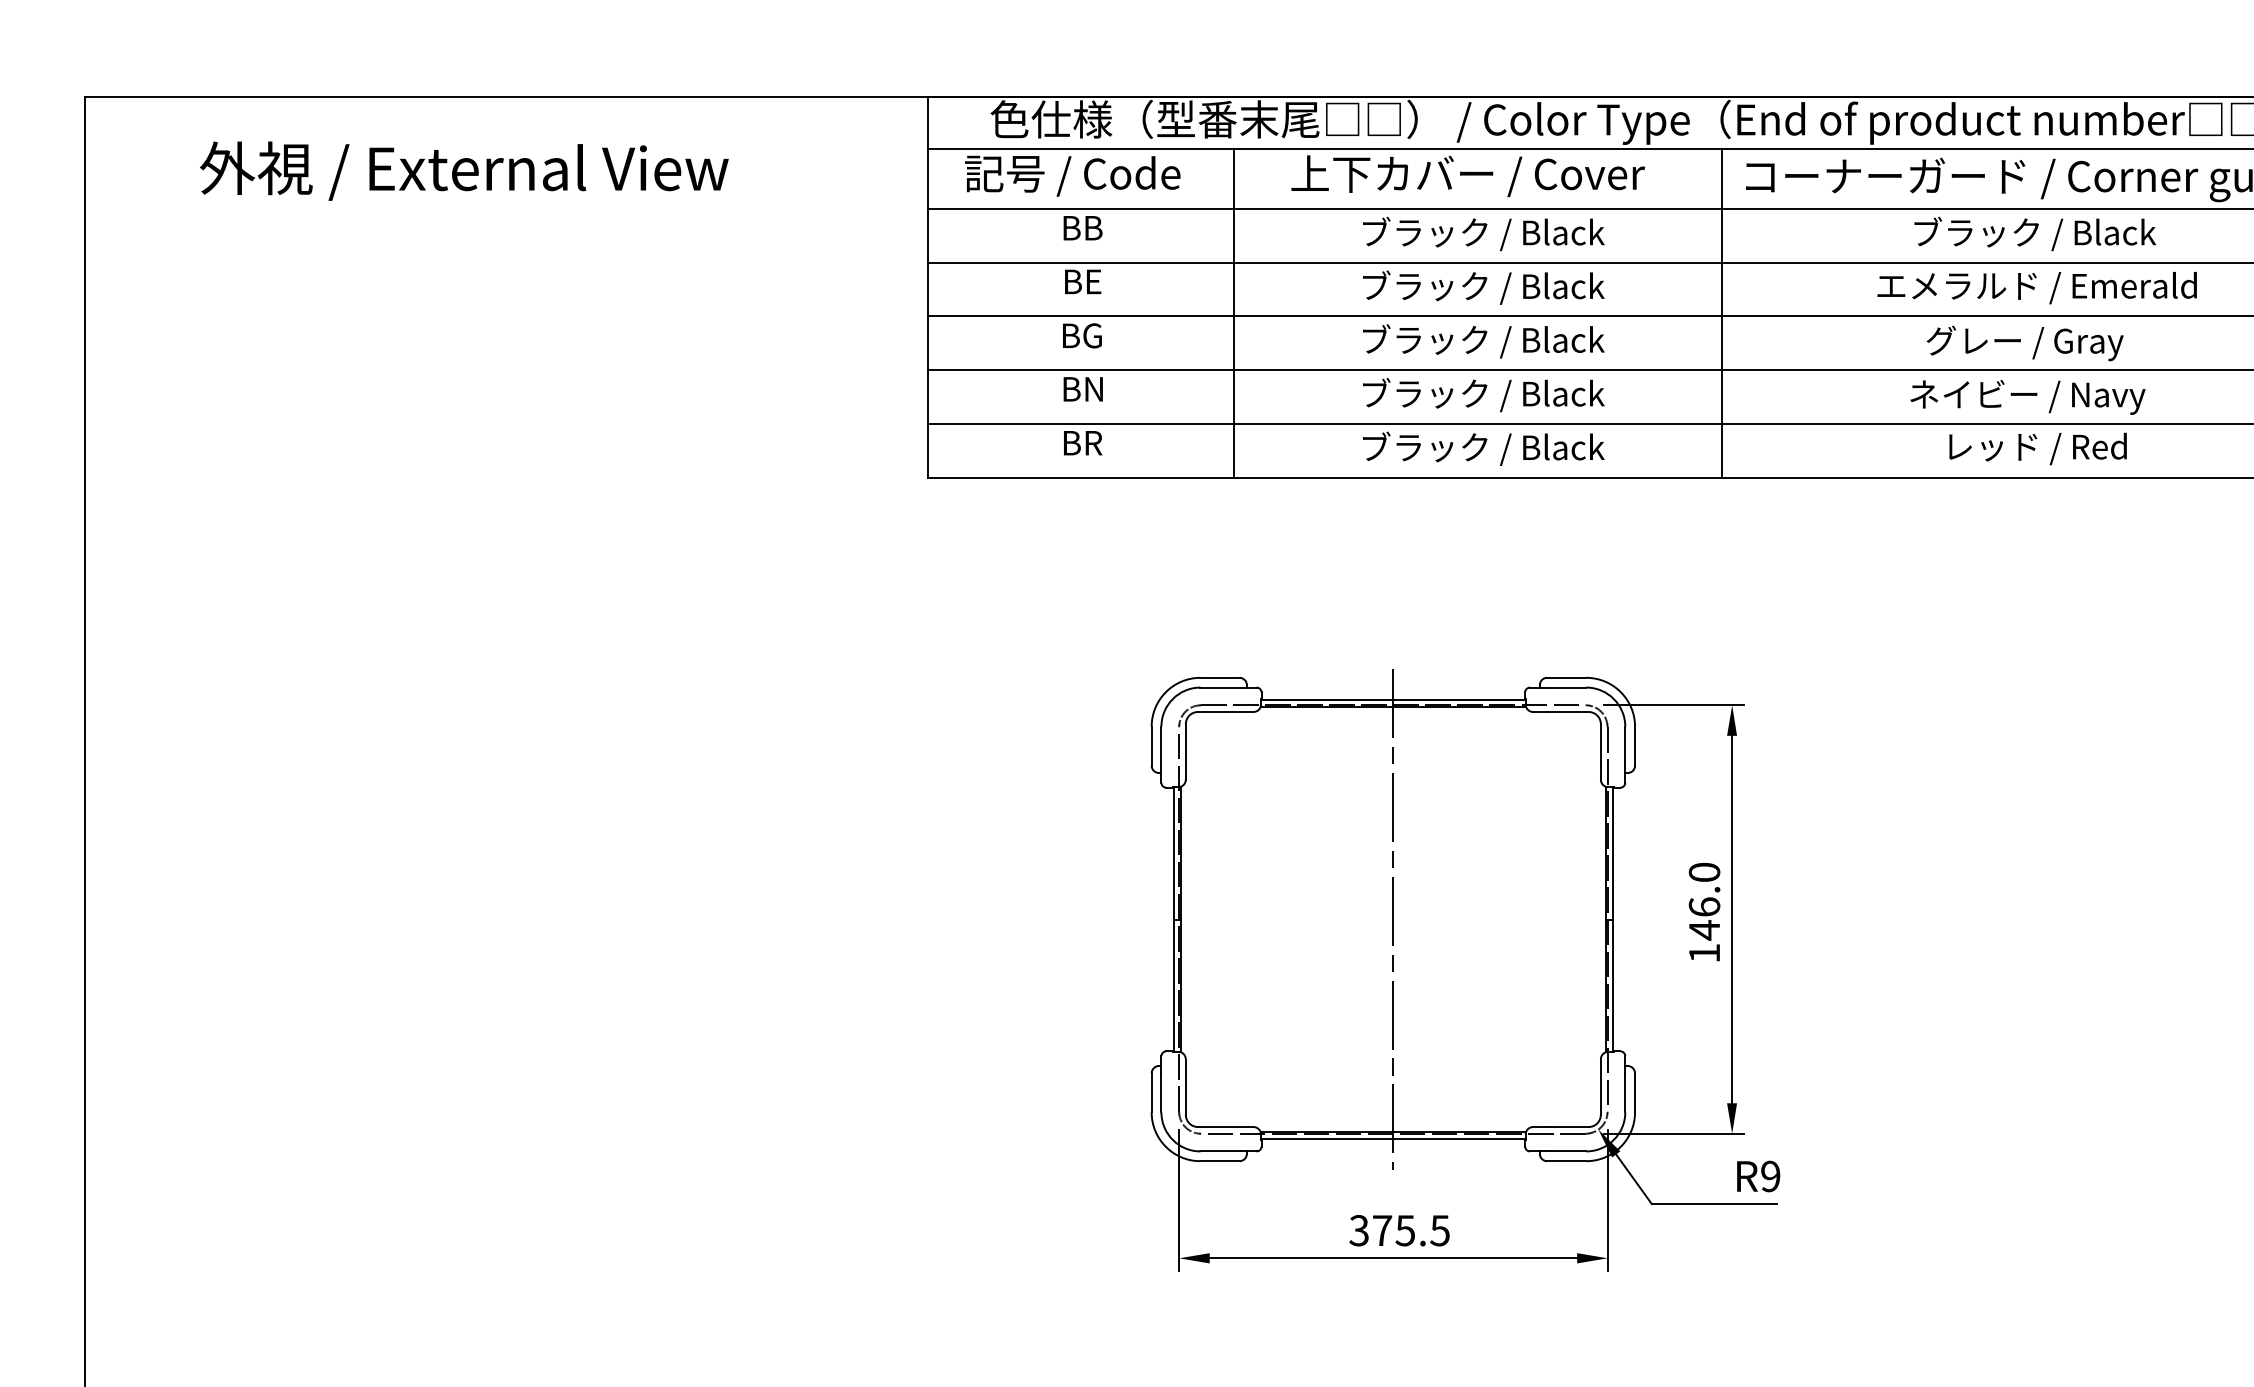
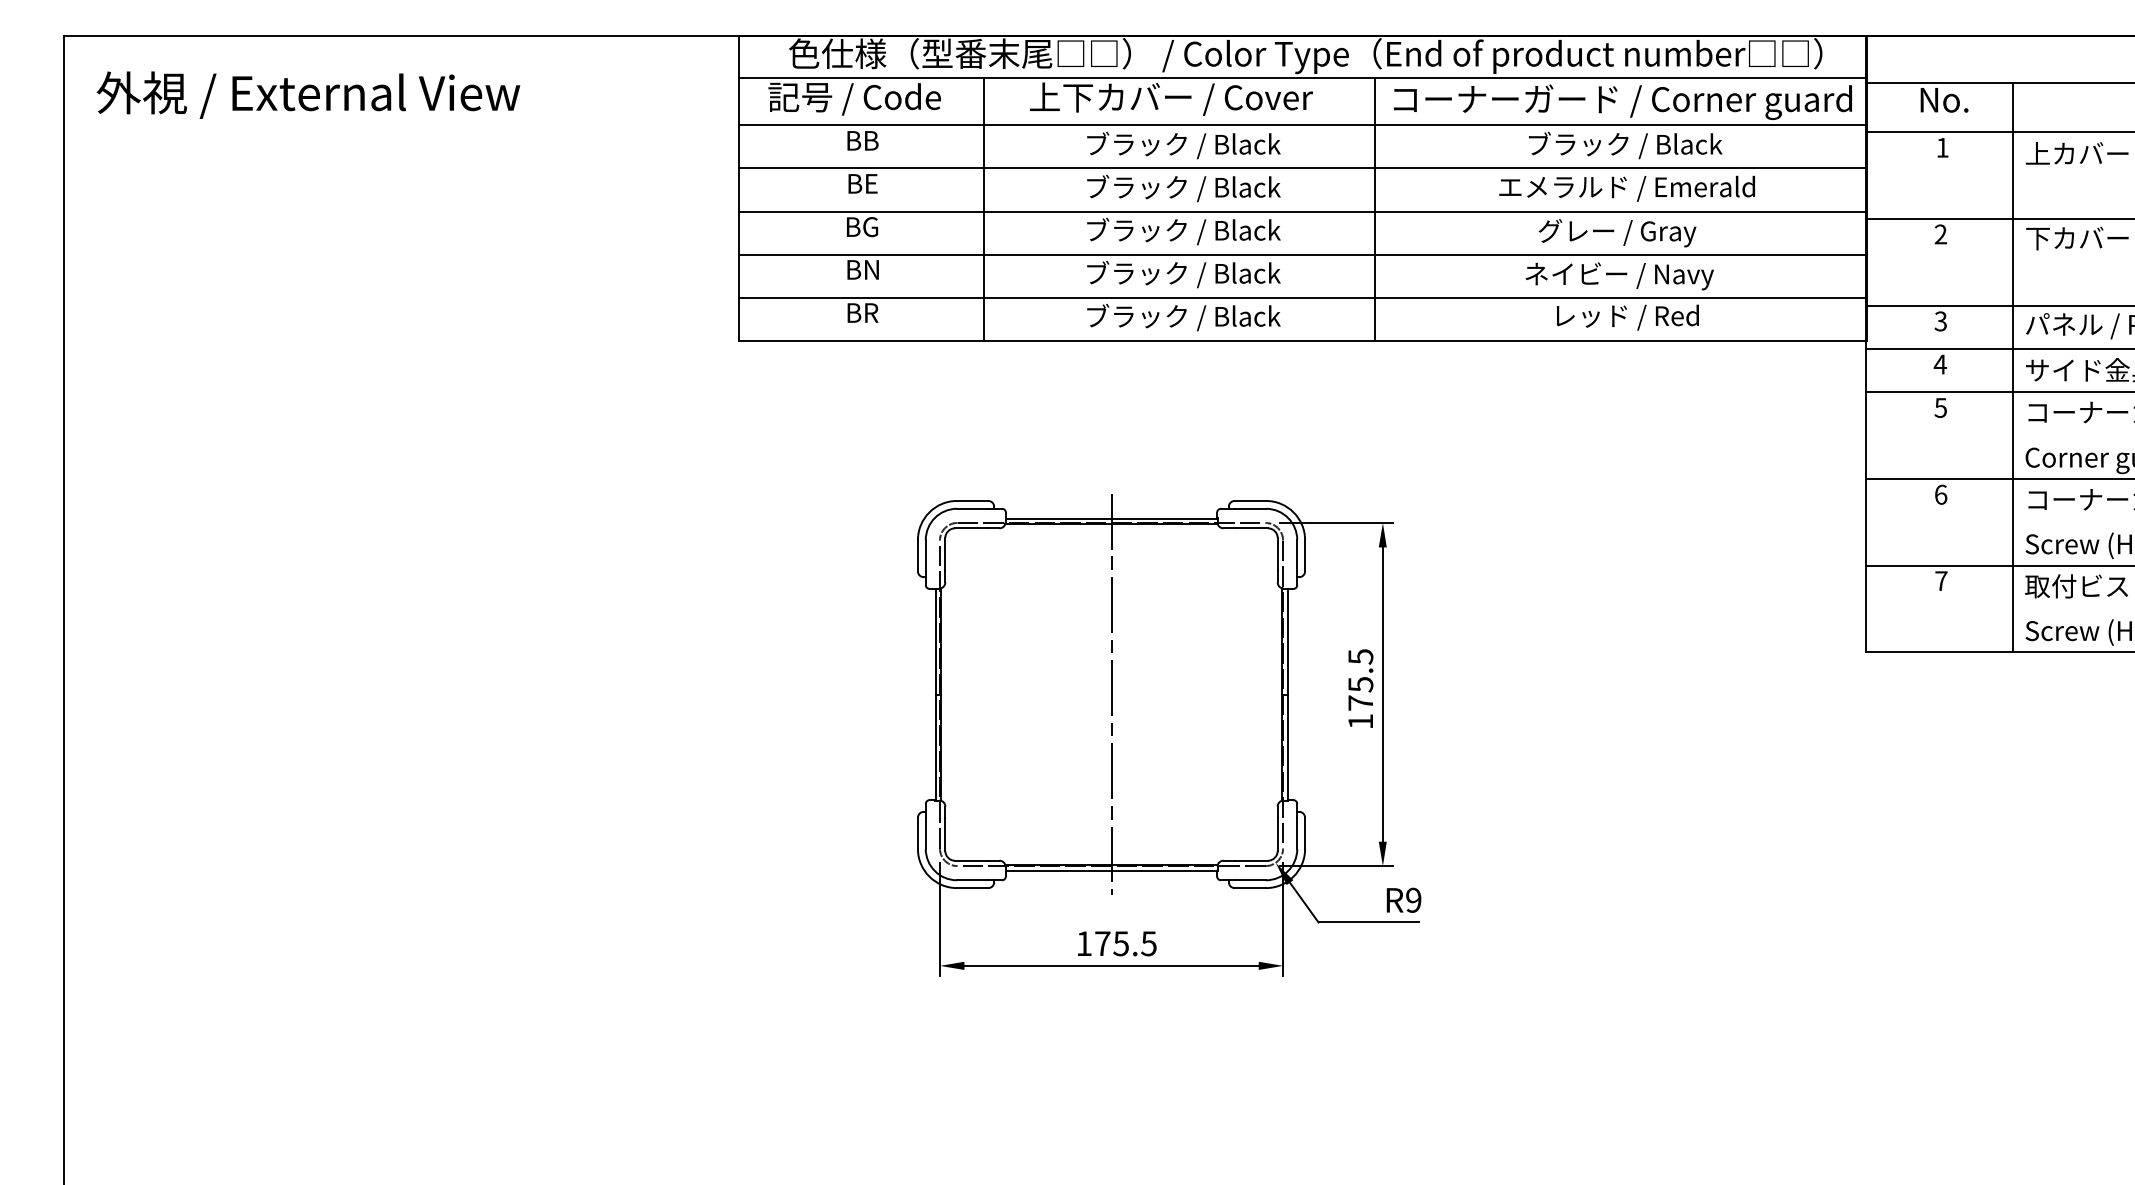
text: (464, 170) -> (308, 94), moved
text: (1704, 901) -> (1360, 680), 146.0 -> 175.5
text: (1358, 1230) -> (1083, 943), 375.5 -> 175.5

